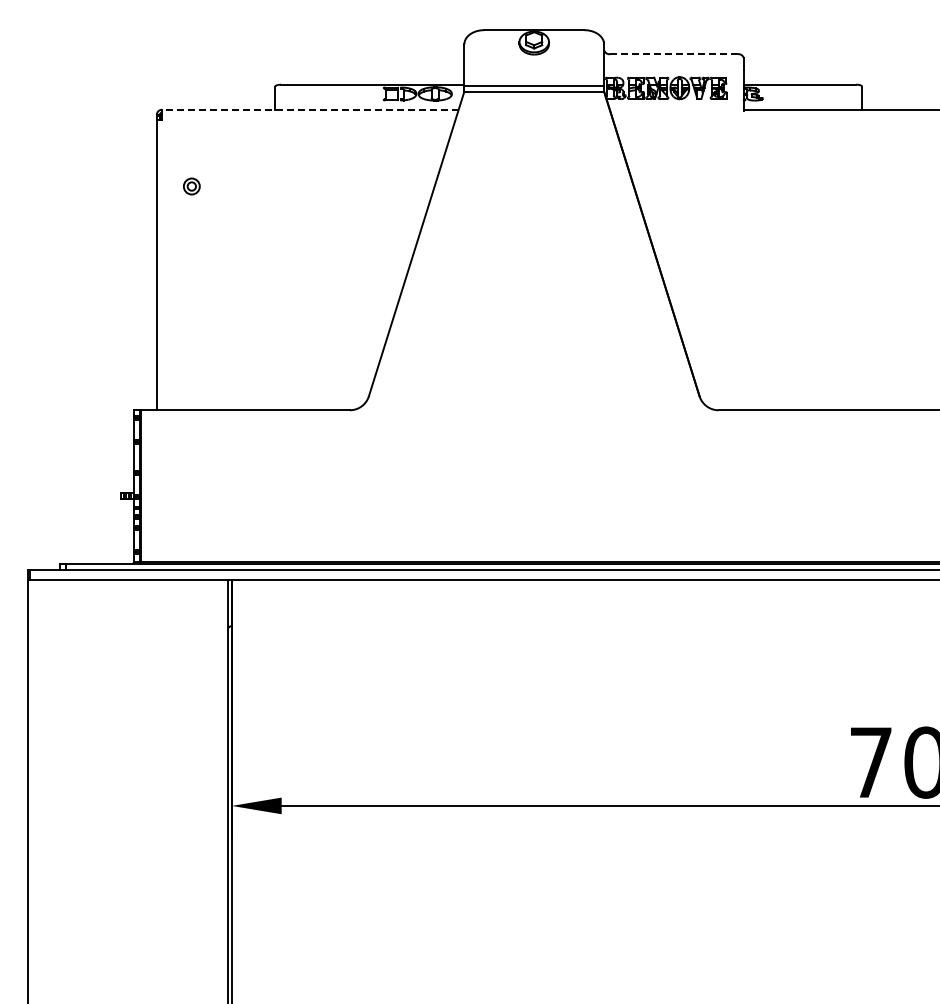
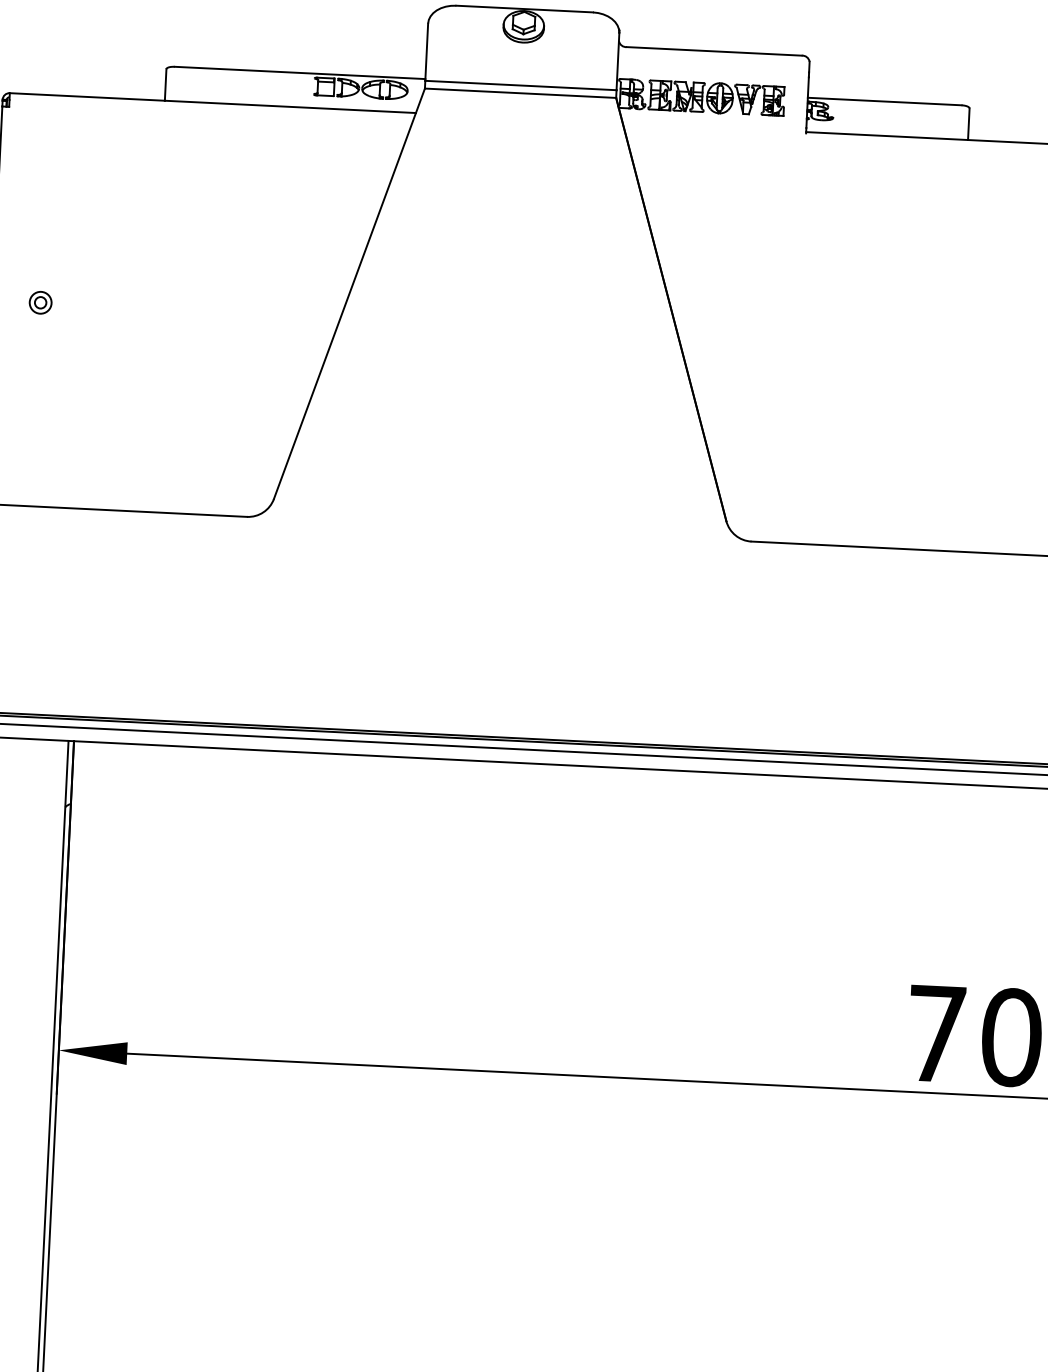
line: (674, 54) -> (714, 51), dashed -> solid
line: (309, 109) -> (211, 102), dashed -> solid
part: (191, 186) -> (40, 302), moved

